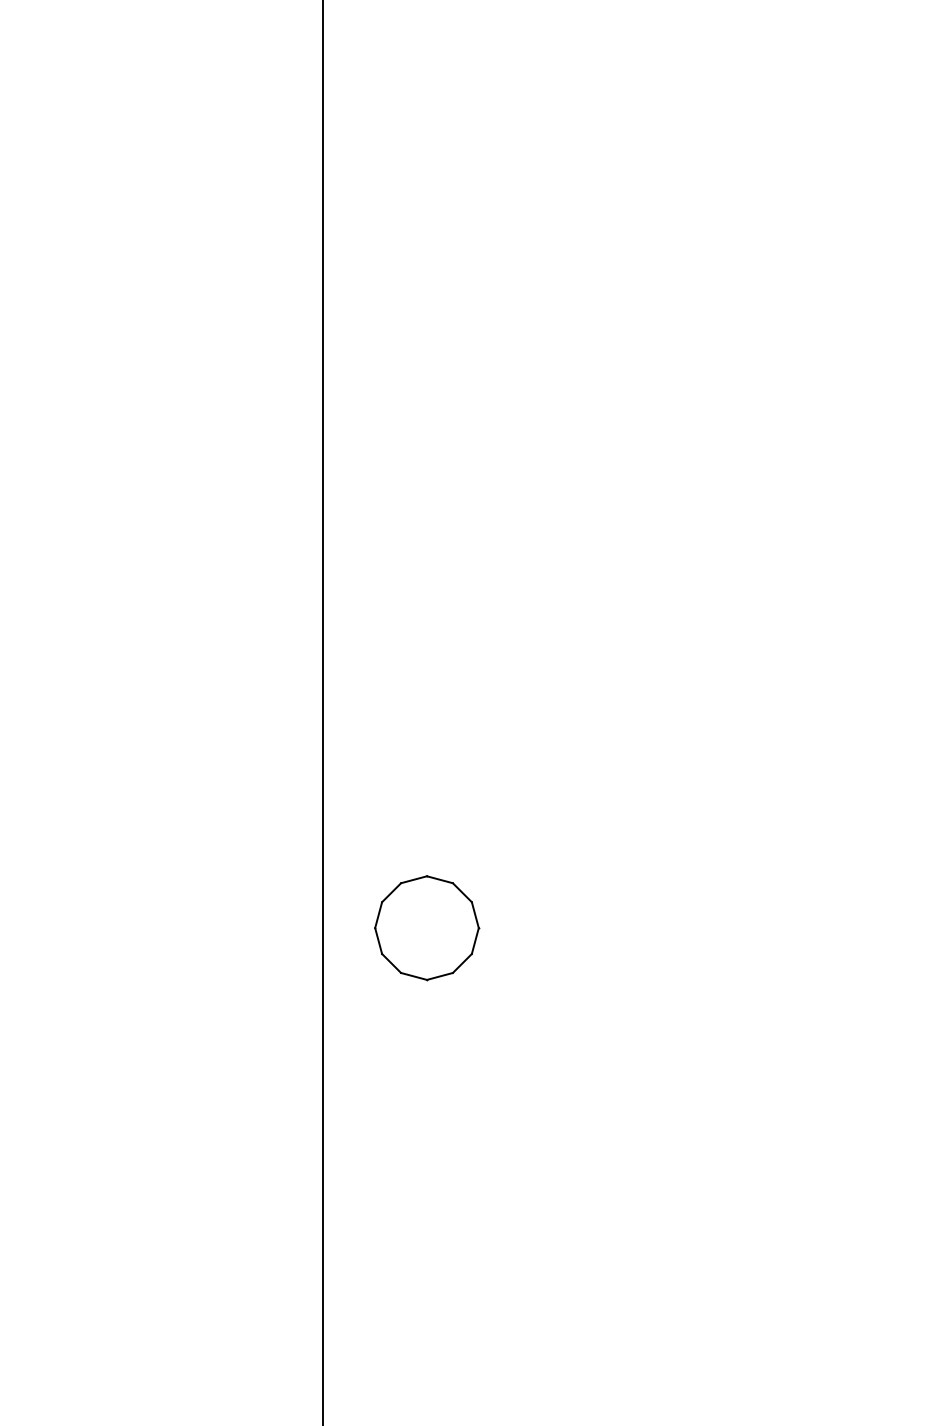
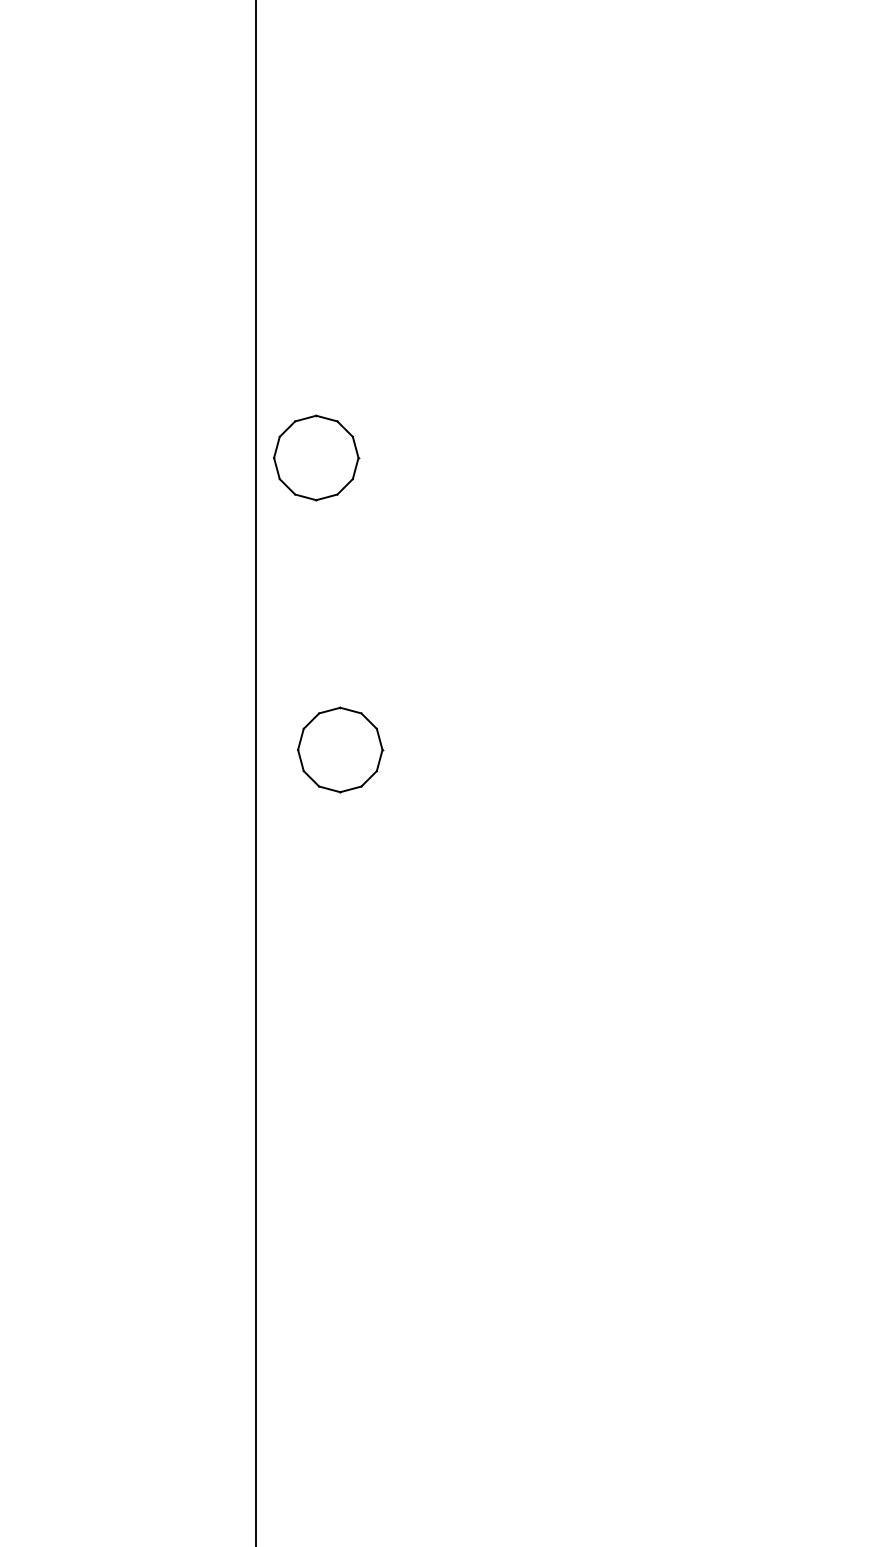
part: (397, 569) -> (316, 457), added

